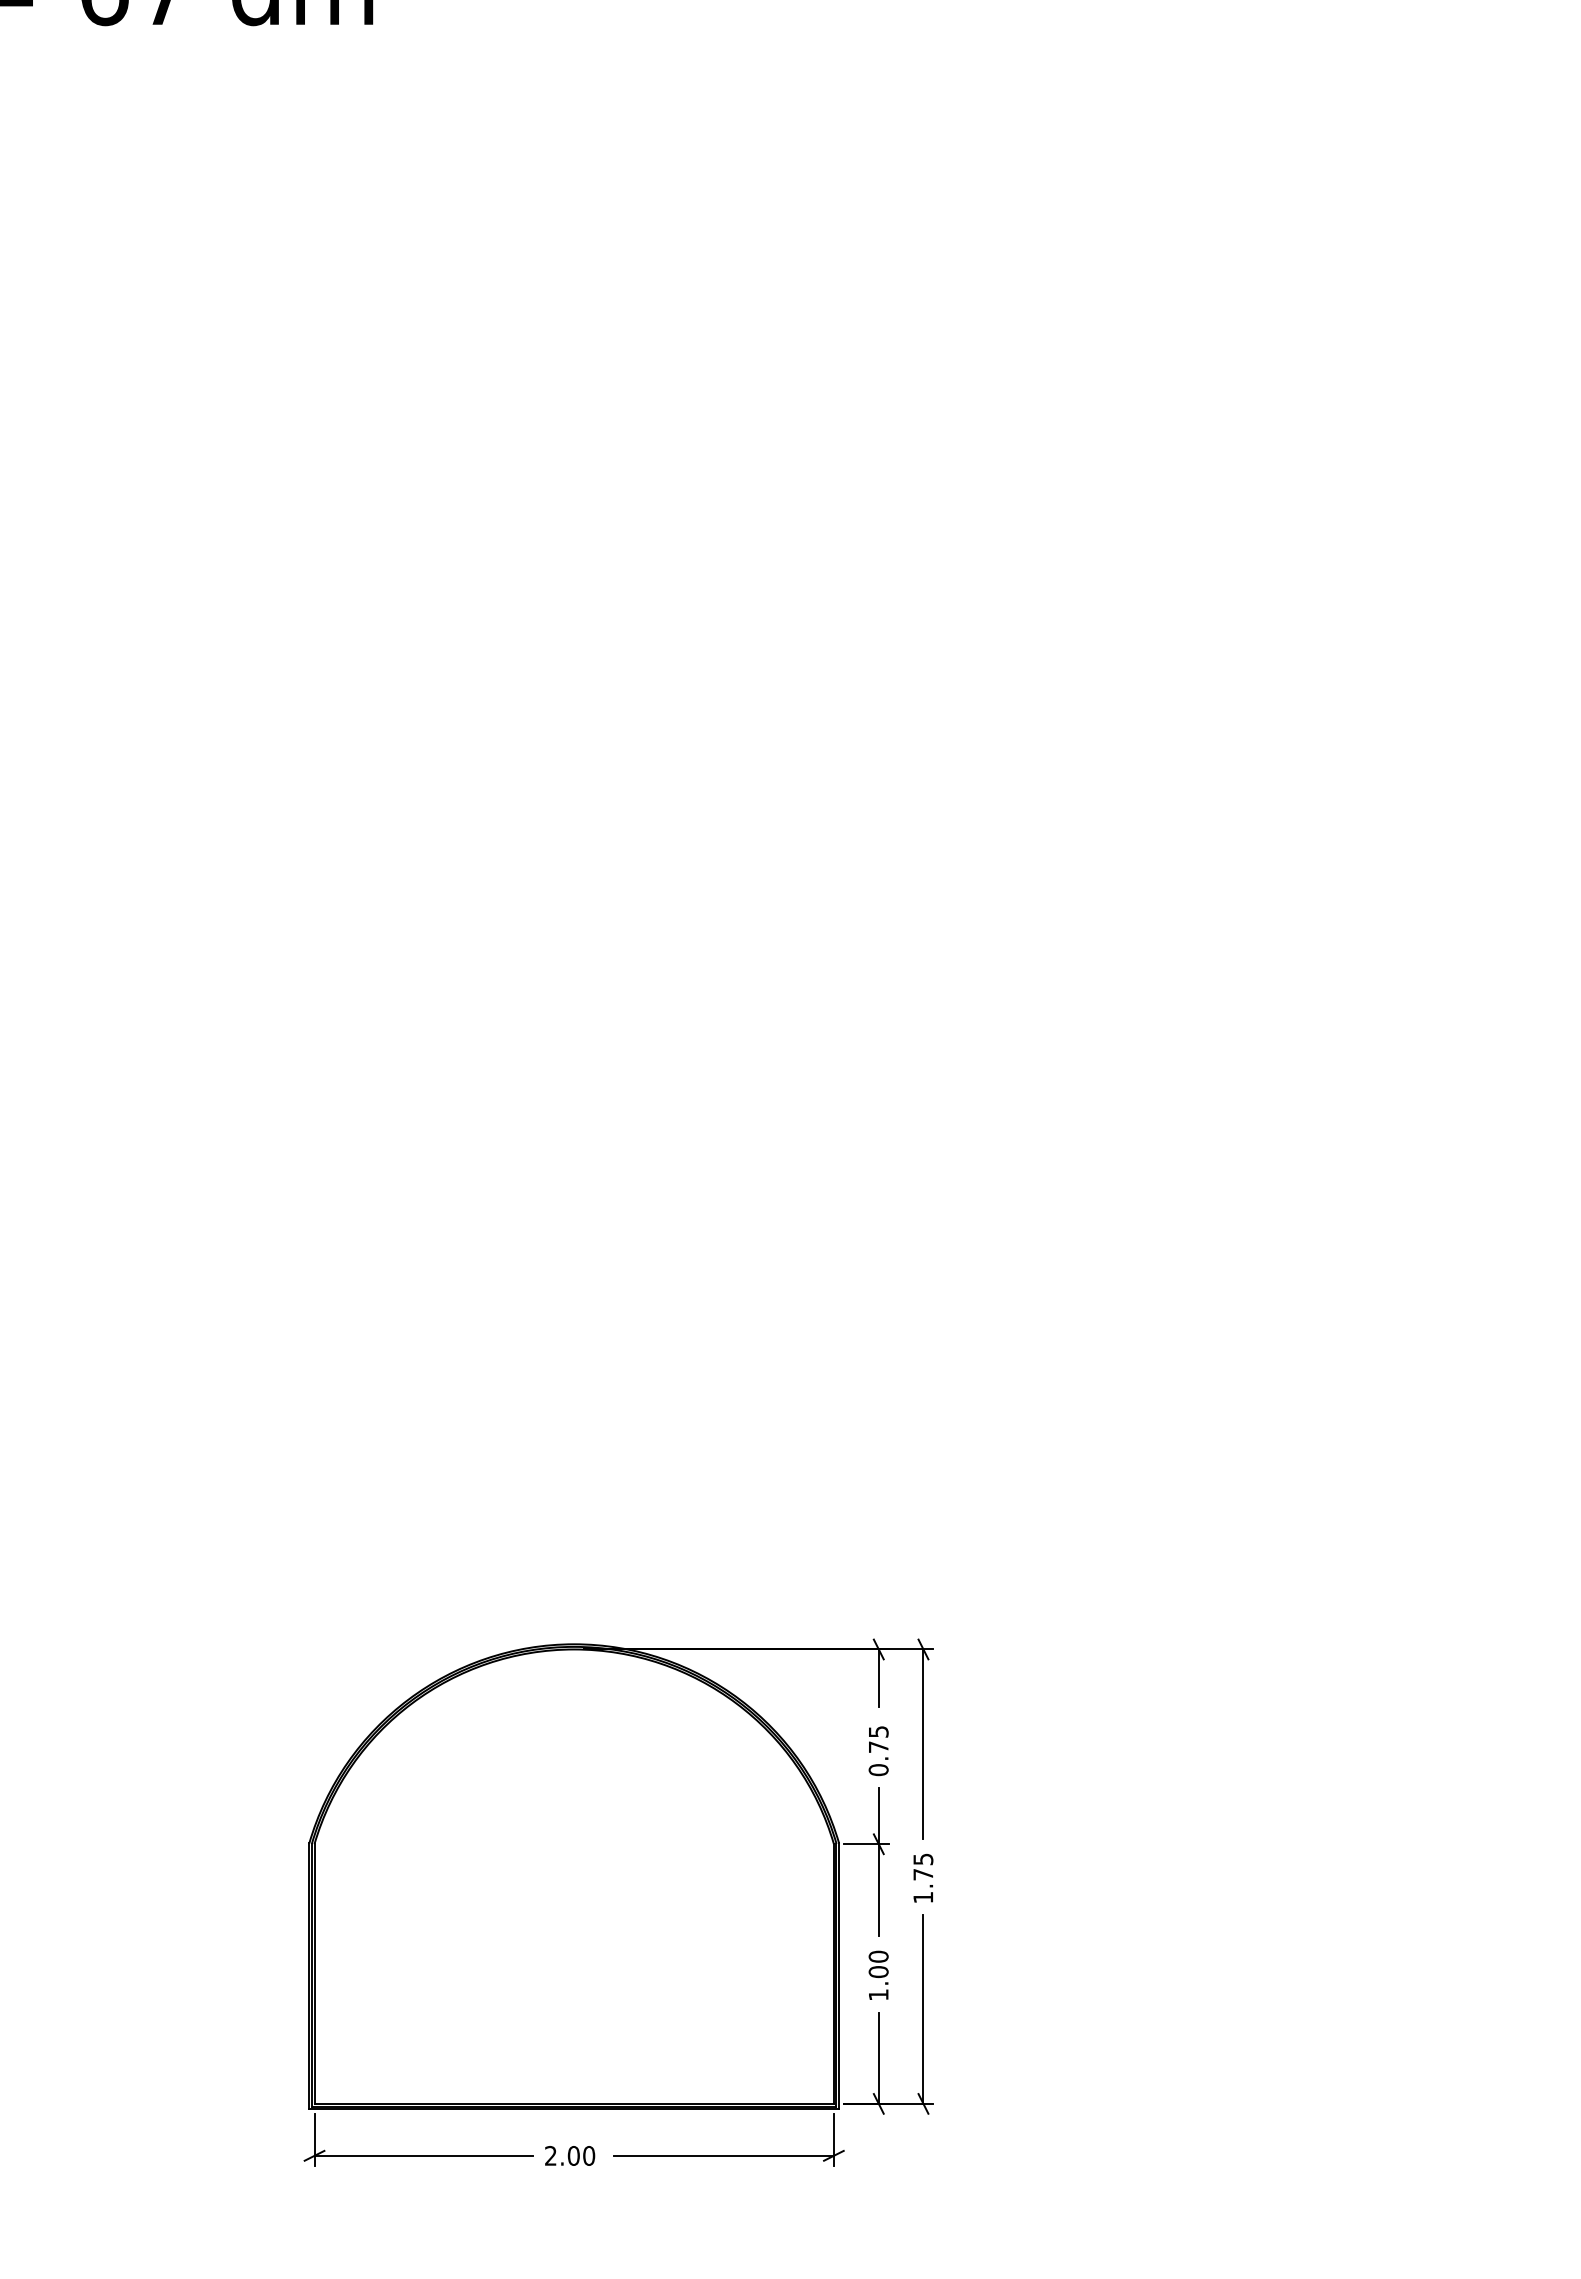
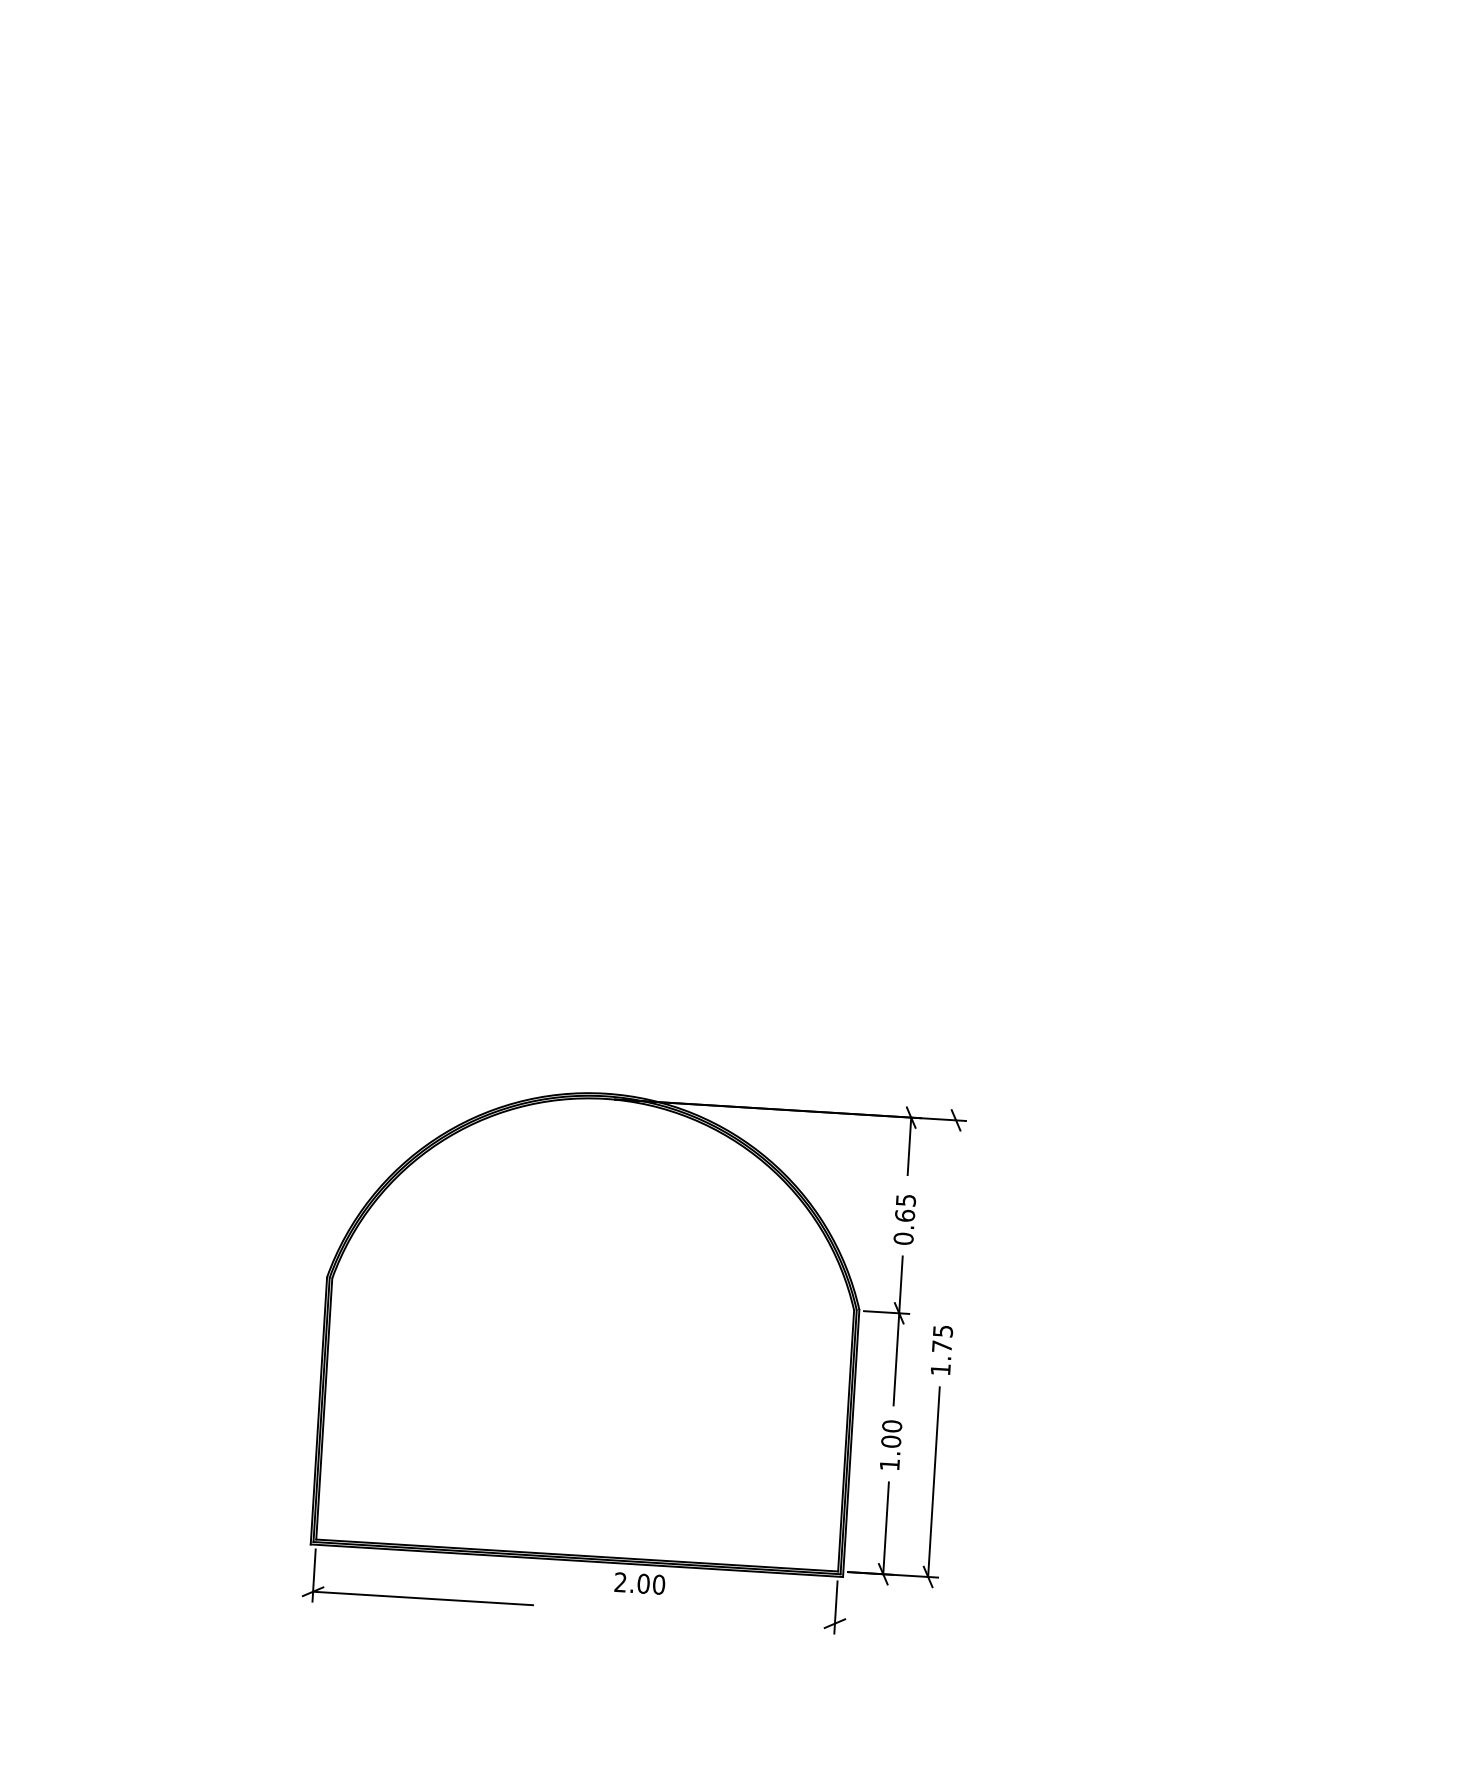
line: (923, 1743) -> (950, 1214), removed
text: (878, 1747) -> (904, 1216), 0.75 -> 0.65
text: (570, 2155) -> (640, 1583), moved
line: (723, 2155) -> (724, 1616), removed

